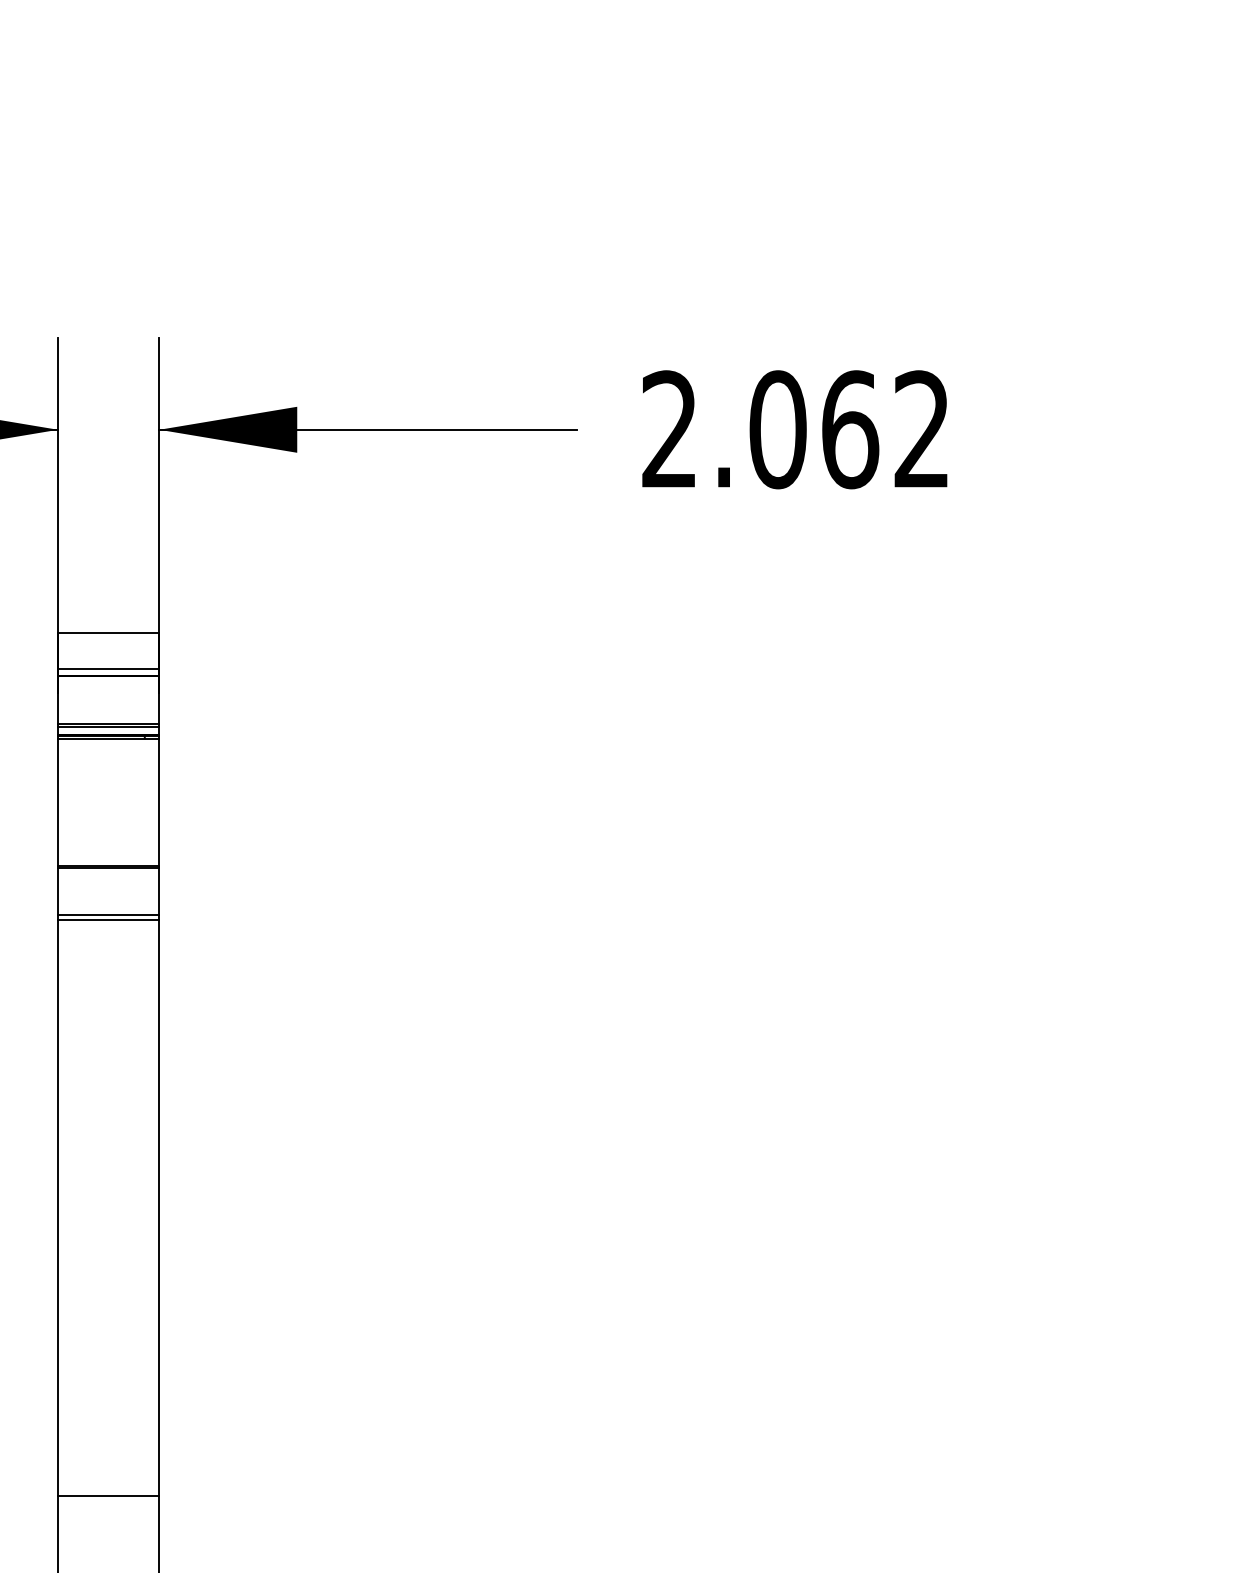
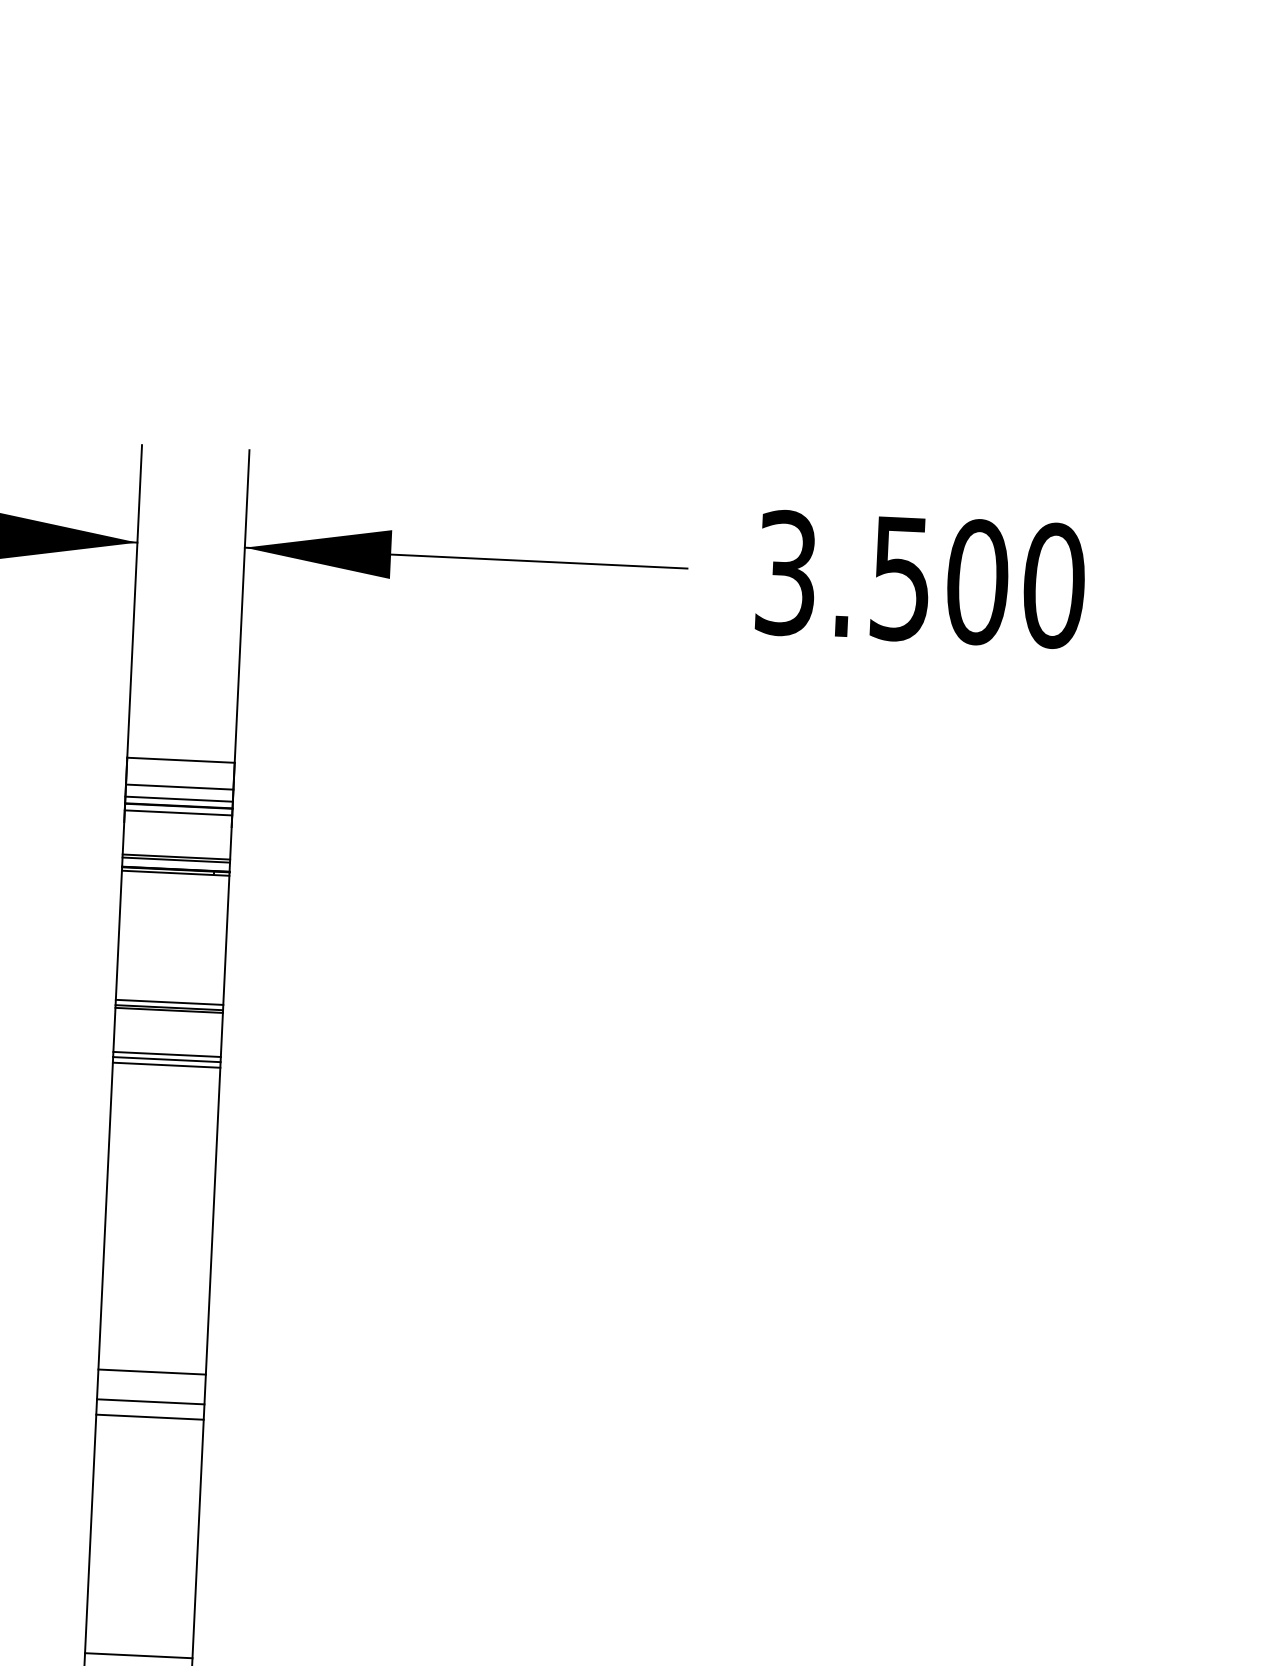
text: (796, 429) -> (920, 579), 2.062 -> 3.500
line: (108, 657) -> (179, 786), added
line: (108, 682) -> (178, 813), added
line: (108, 860) -> (169, 1001), added
line: (108, 909) -> (166, 1053), added
line: (108, 1209) -> (151, 1372), added
line: (108, 1237) -> (150, 1401), added
line: (108, 1251) -> (149, 1416), added
line: (108, 1476) -> (138, 1655), added

